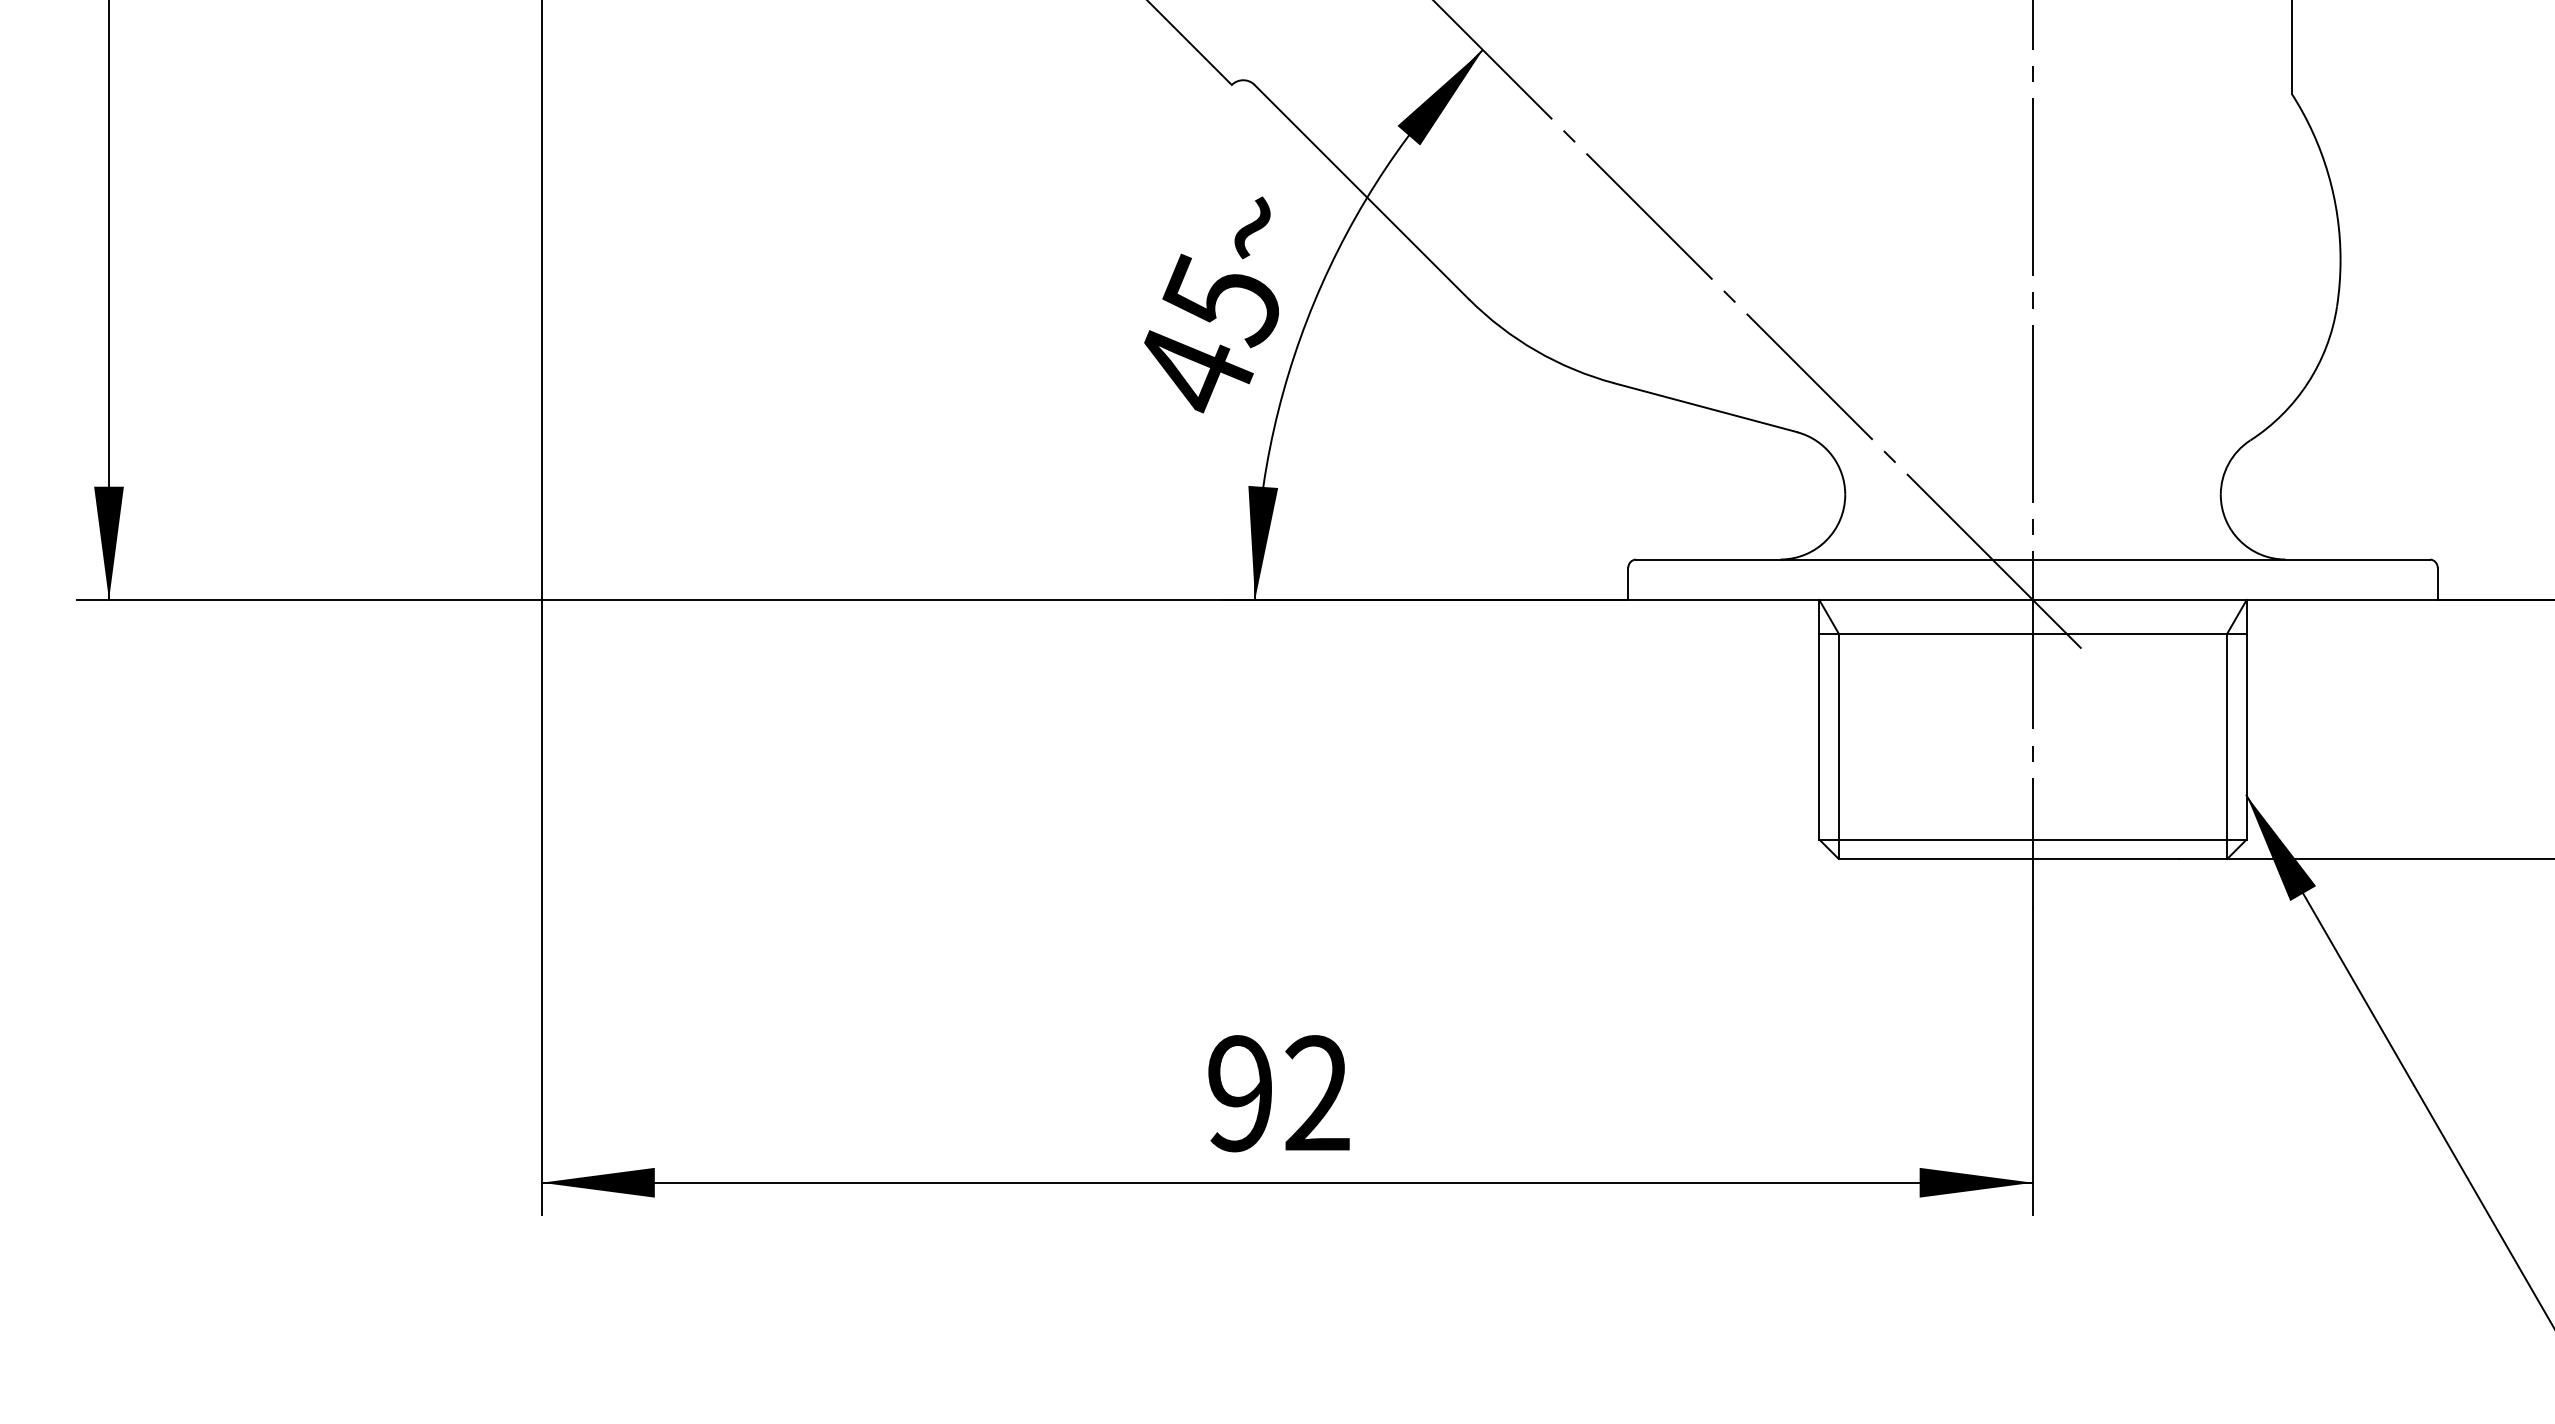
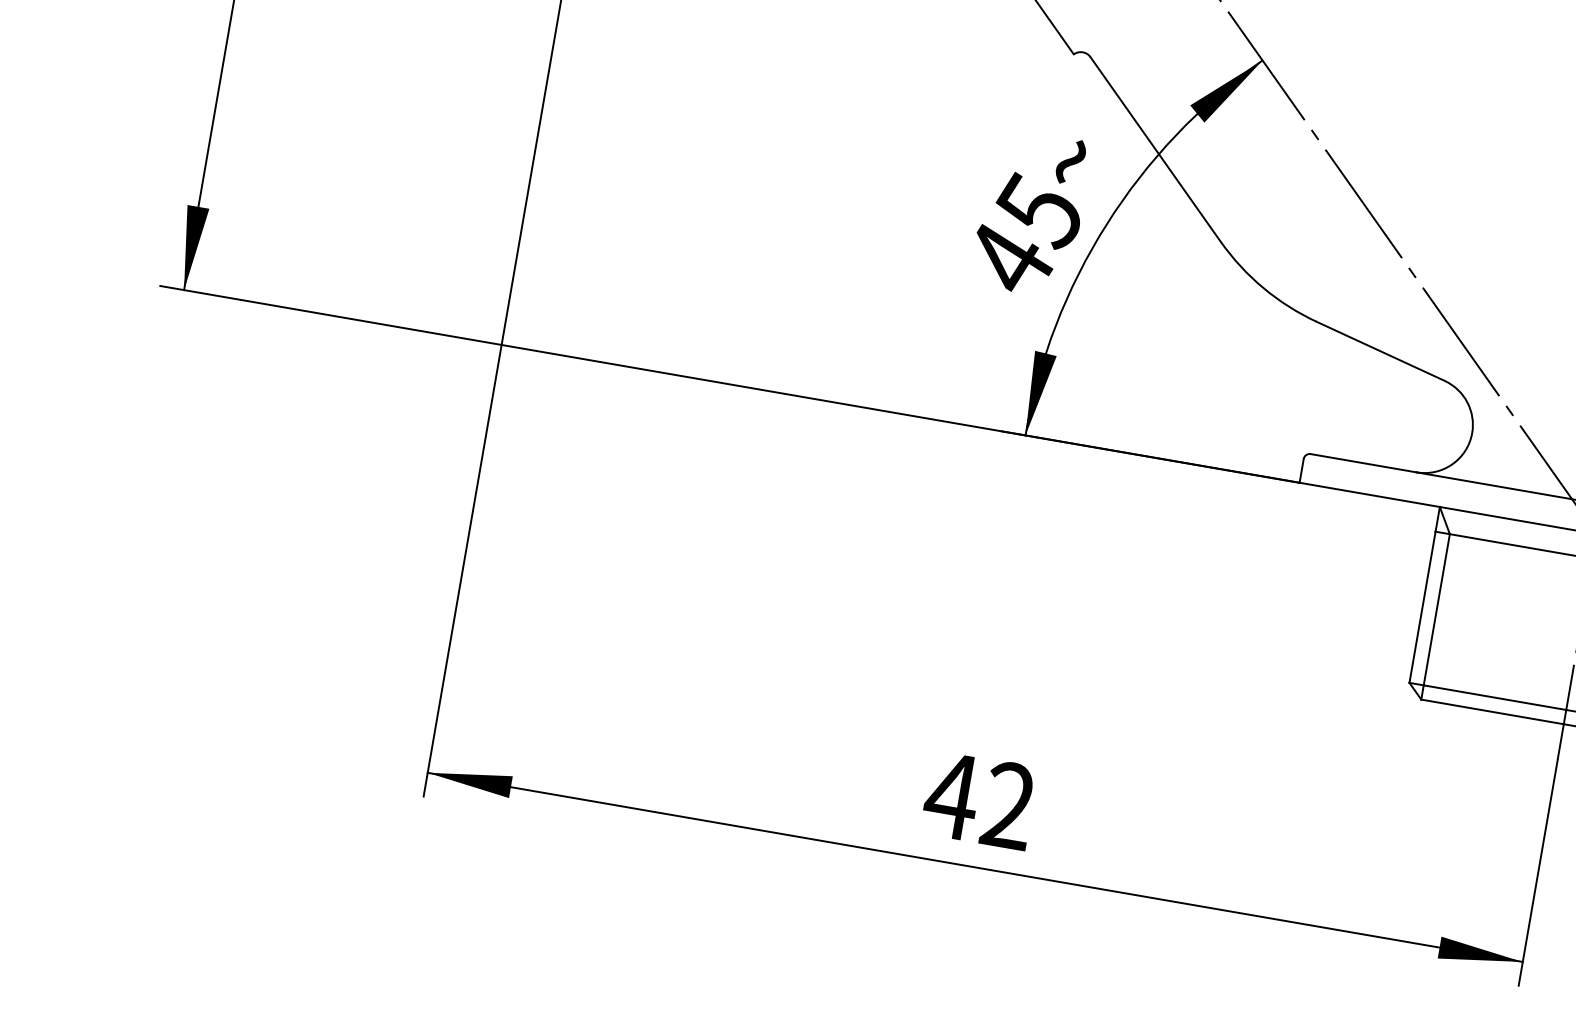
text: (1240, 1093) -> (952, 795), 92 -> 42

